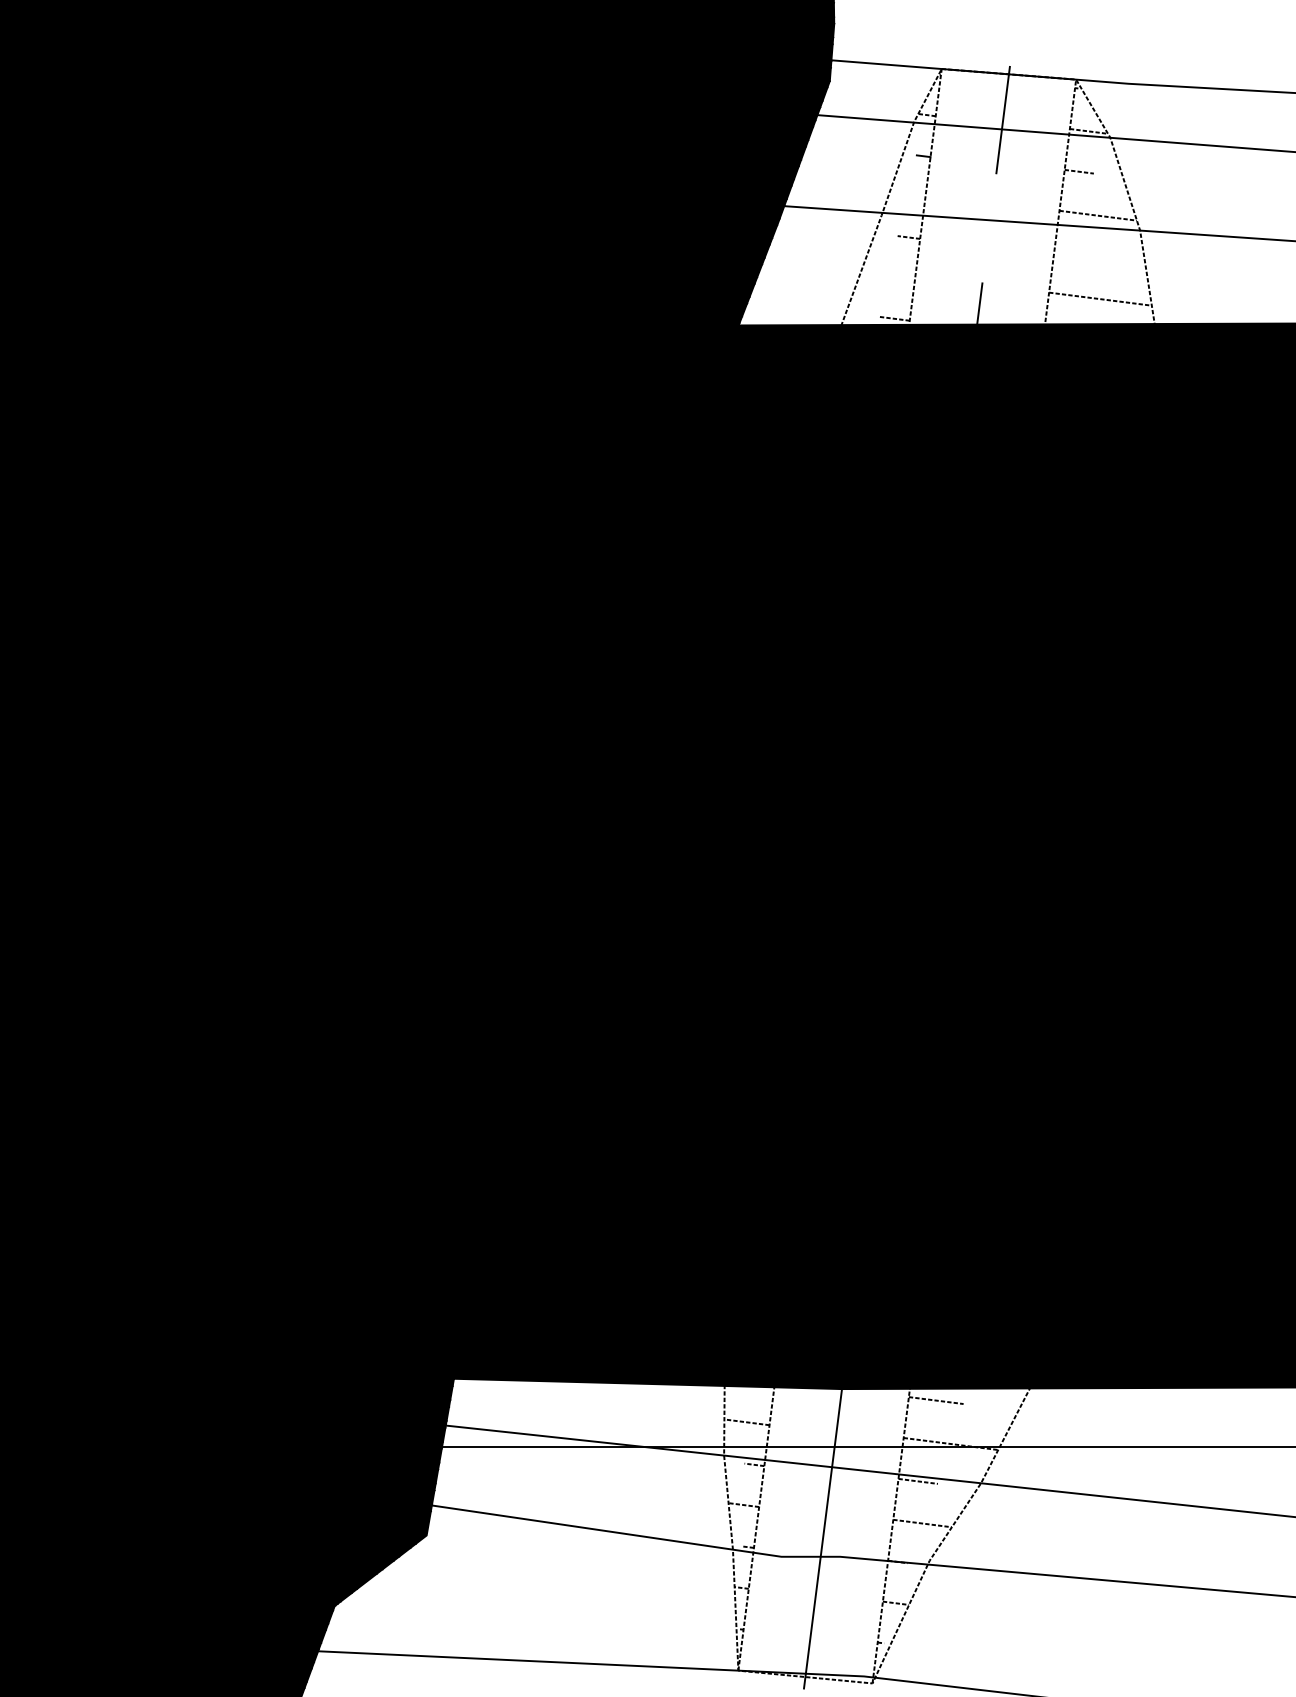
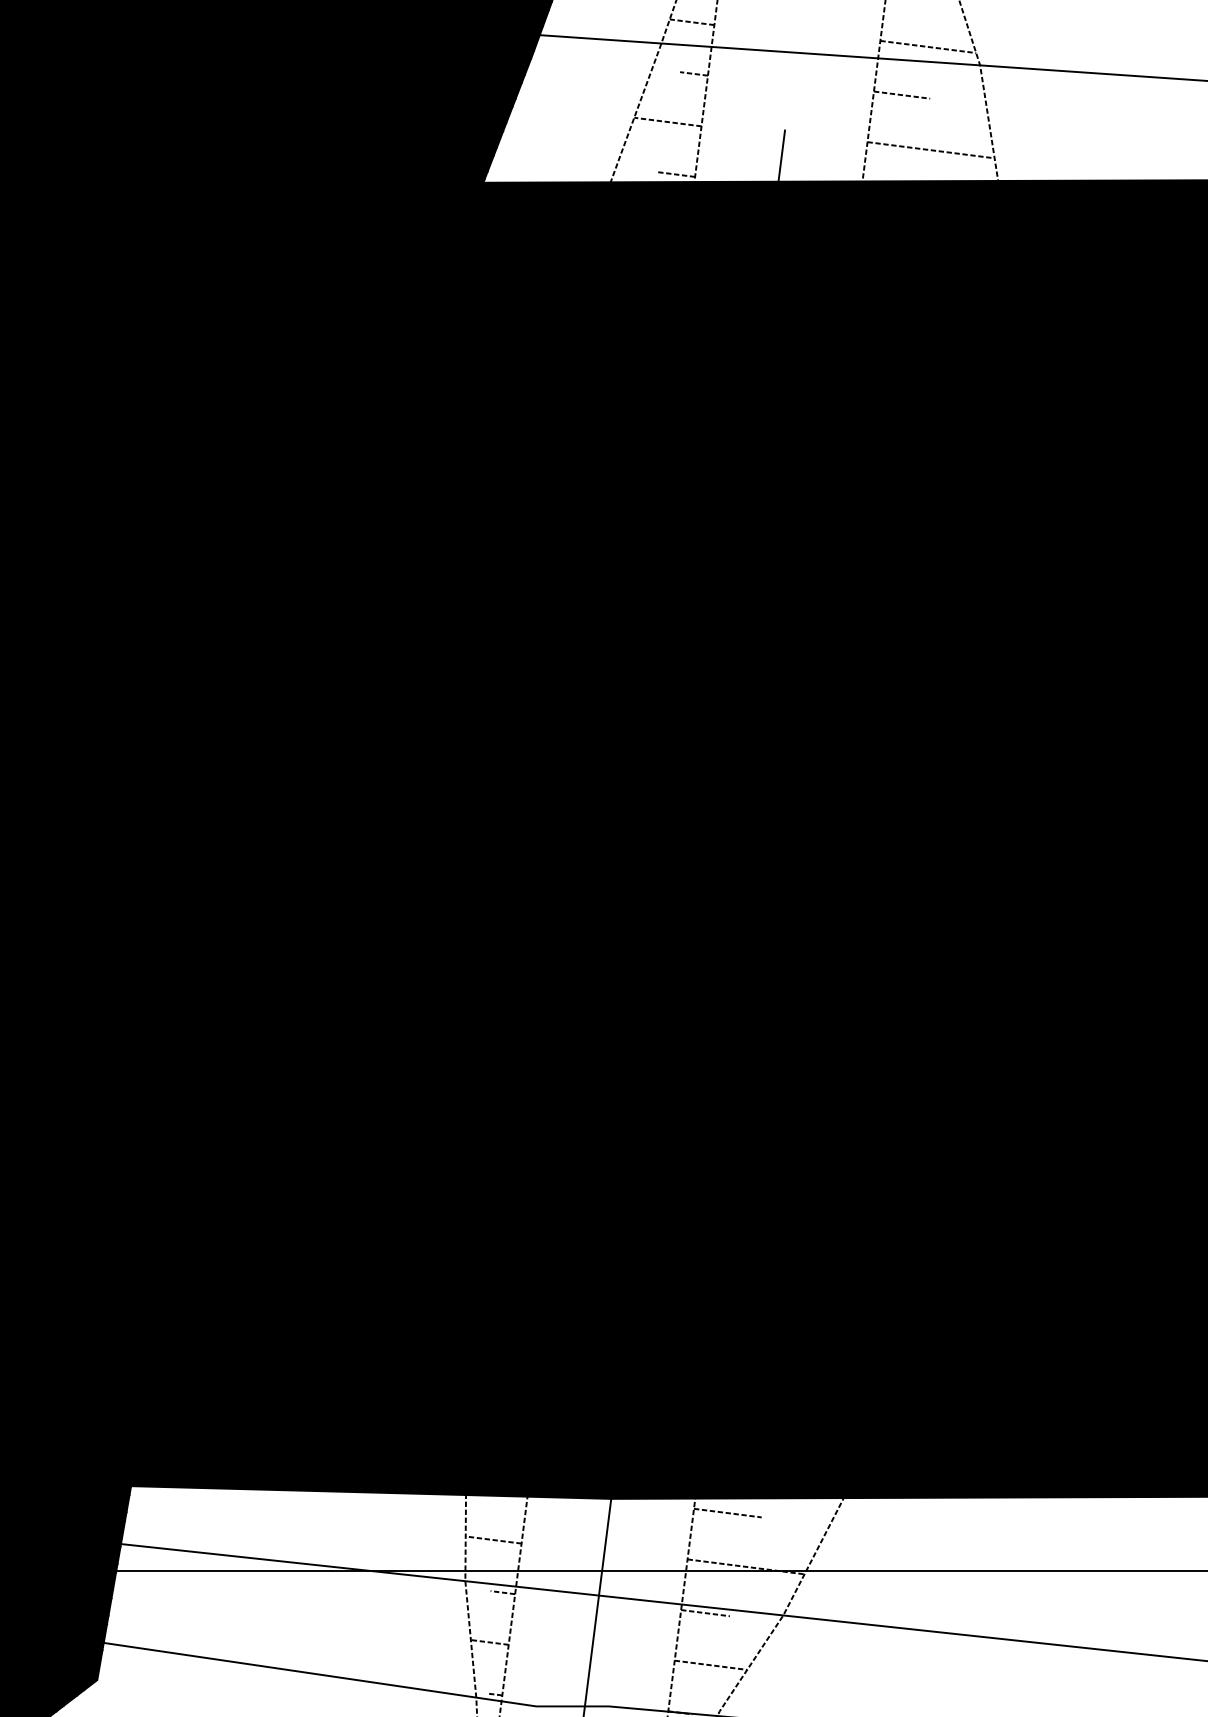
line: (907, 195) -> (692, 21), added
line: (1076, 254) -> (901, 94), added
line: (887, 275) -> (667, 120), added

